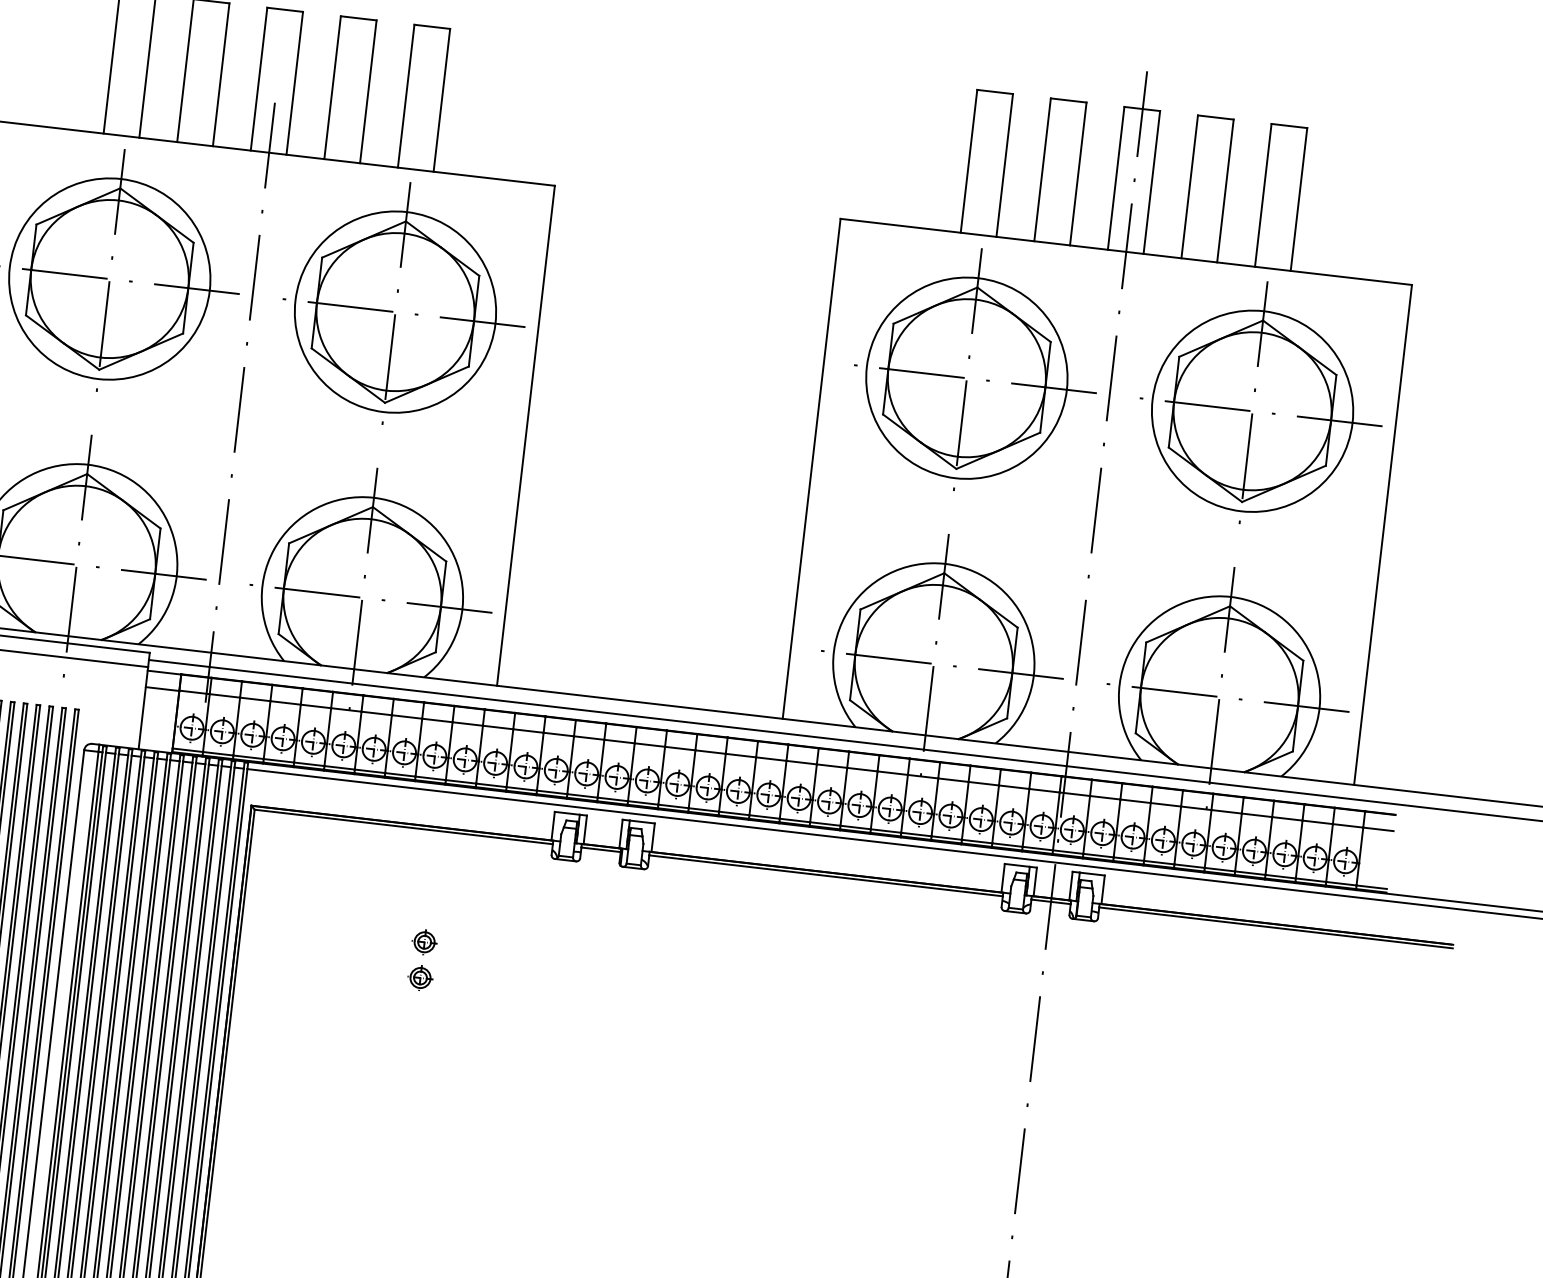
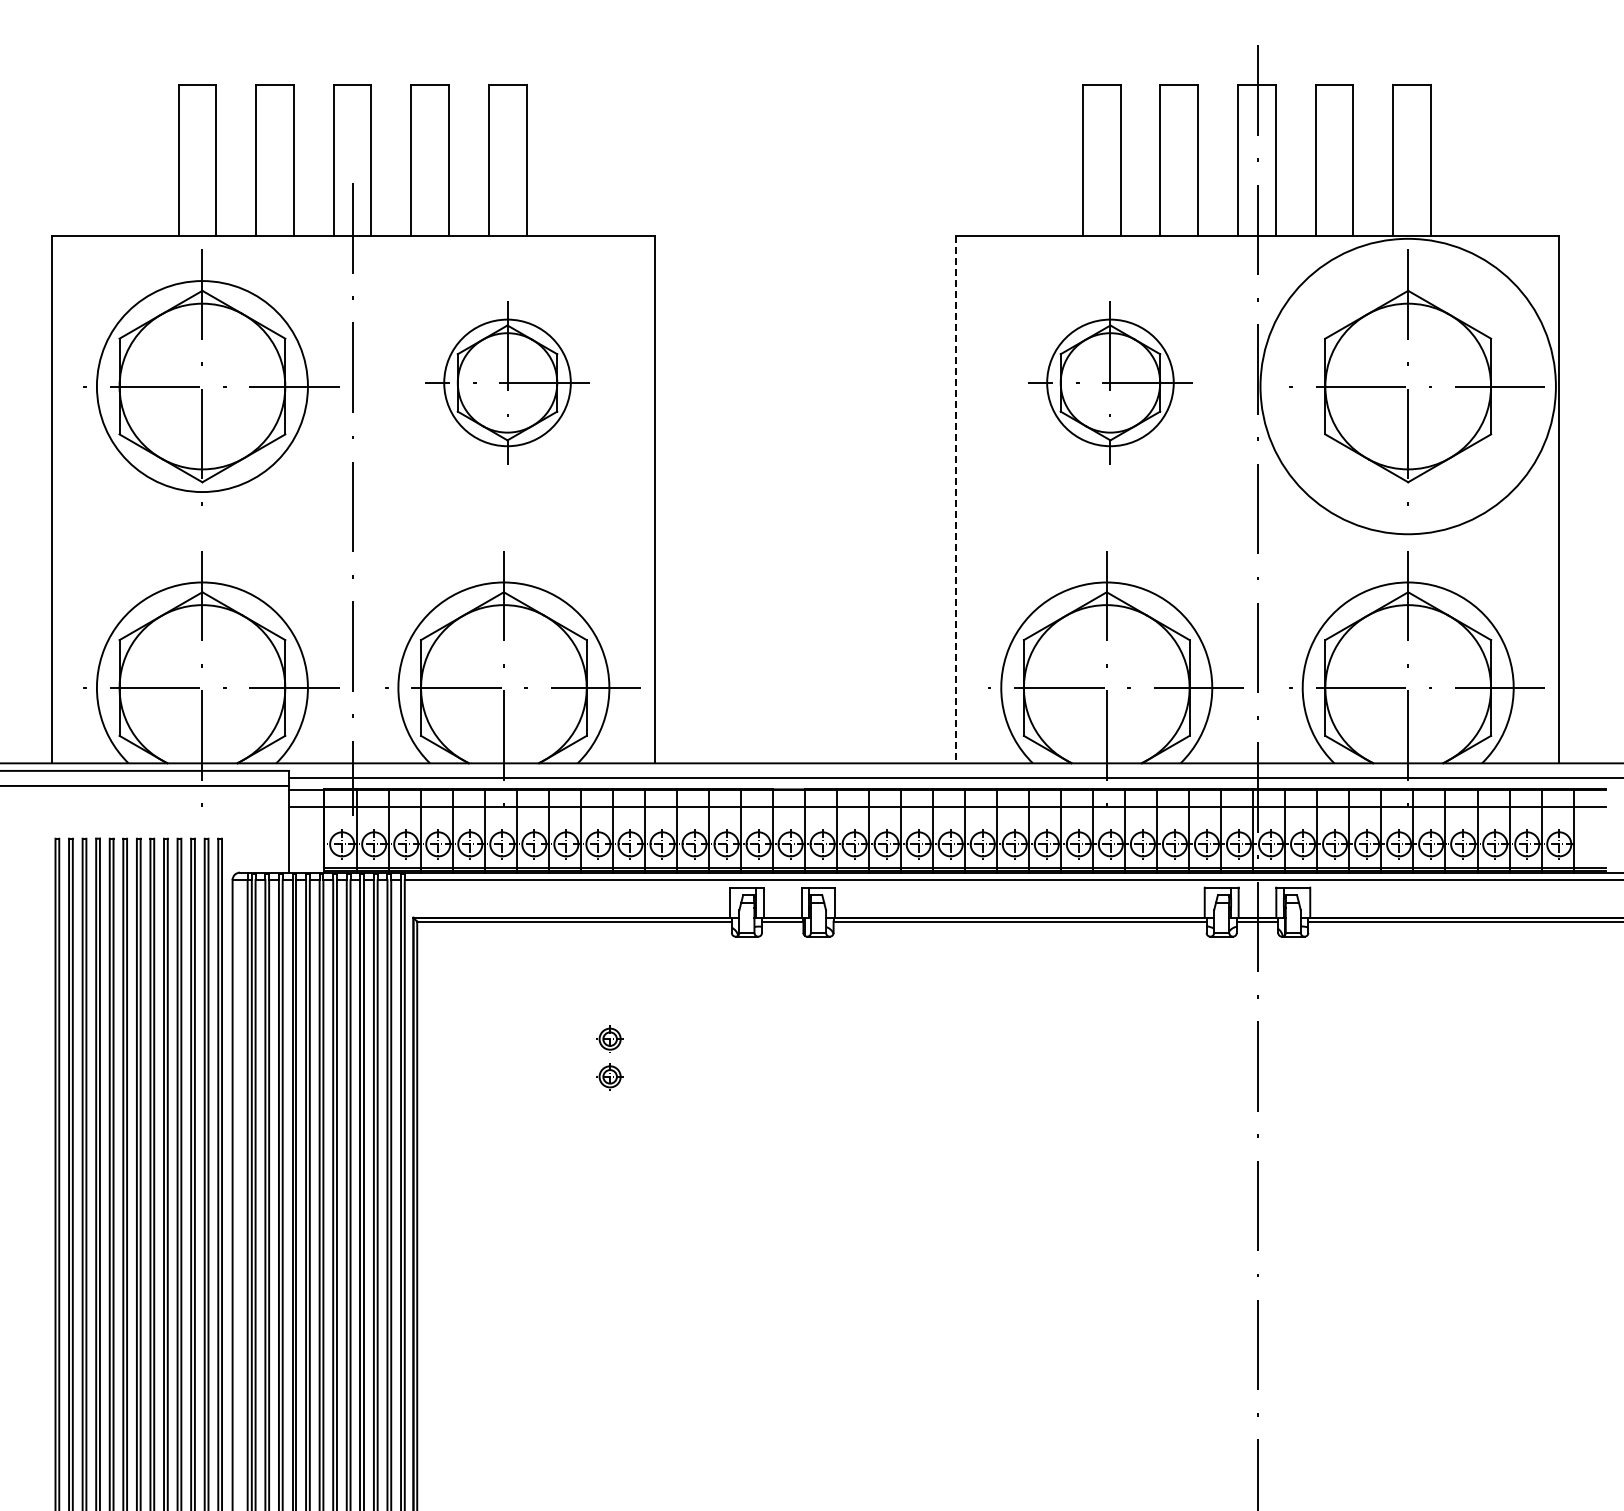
part: (404, 304) -> (512, 377), size x0.6
part: (976, 370) -> (1115, 377), size x0.6
circle: (1251, 411) -> (1407, 386), size x1.4
line: (812, 468) -> (956, 499), solid -> dashed

